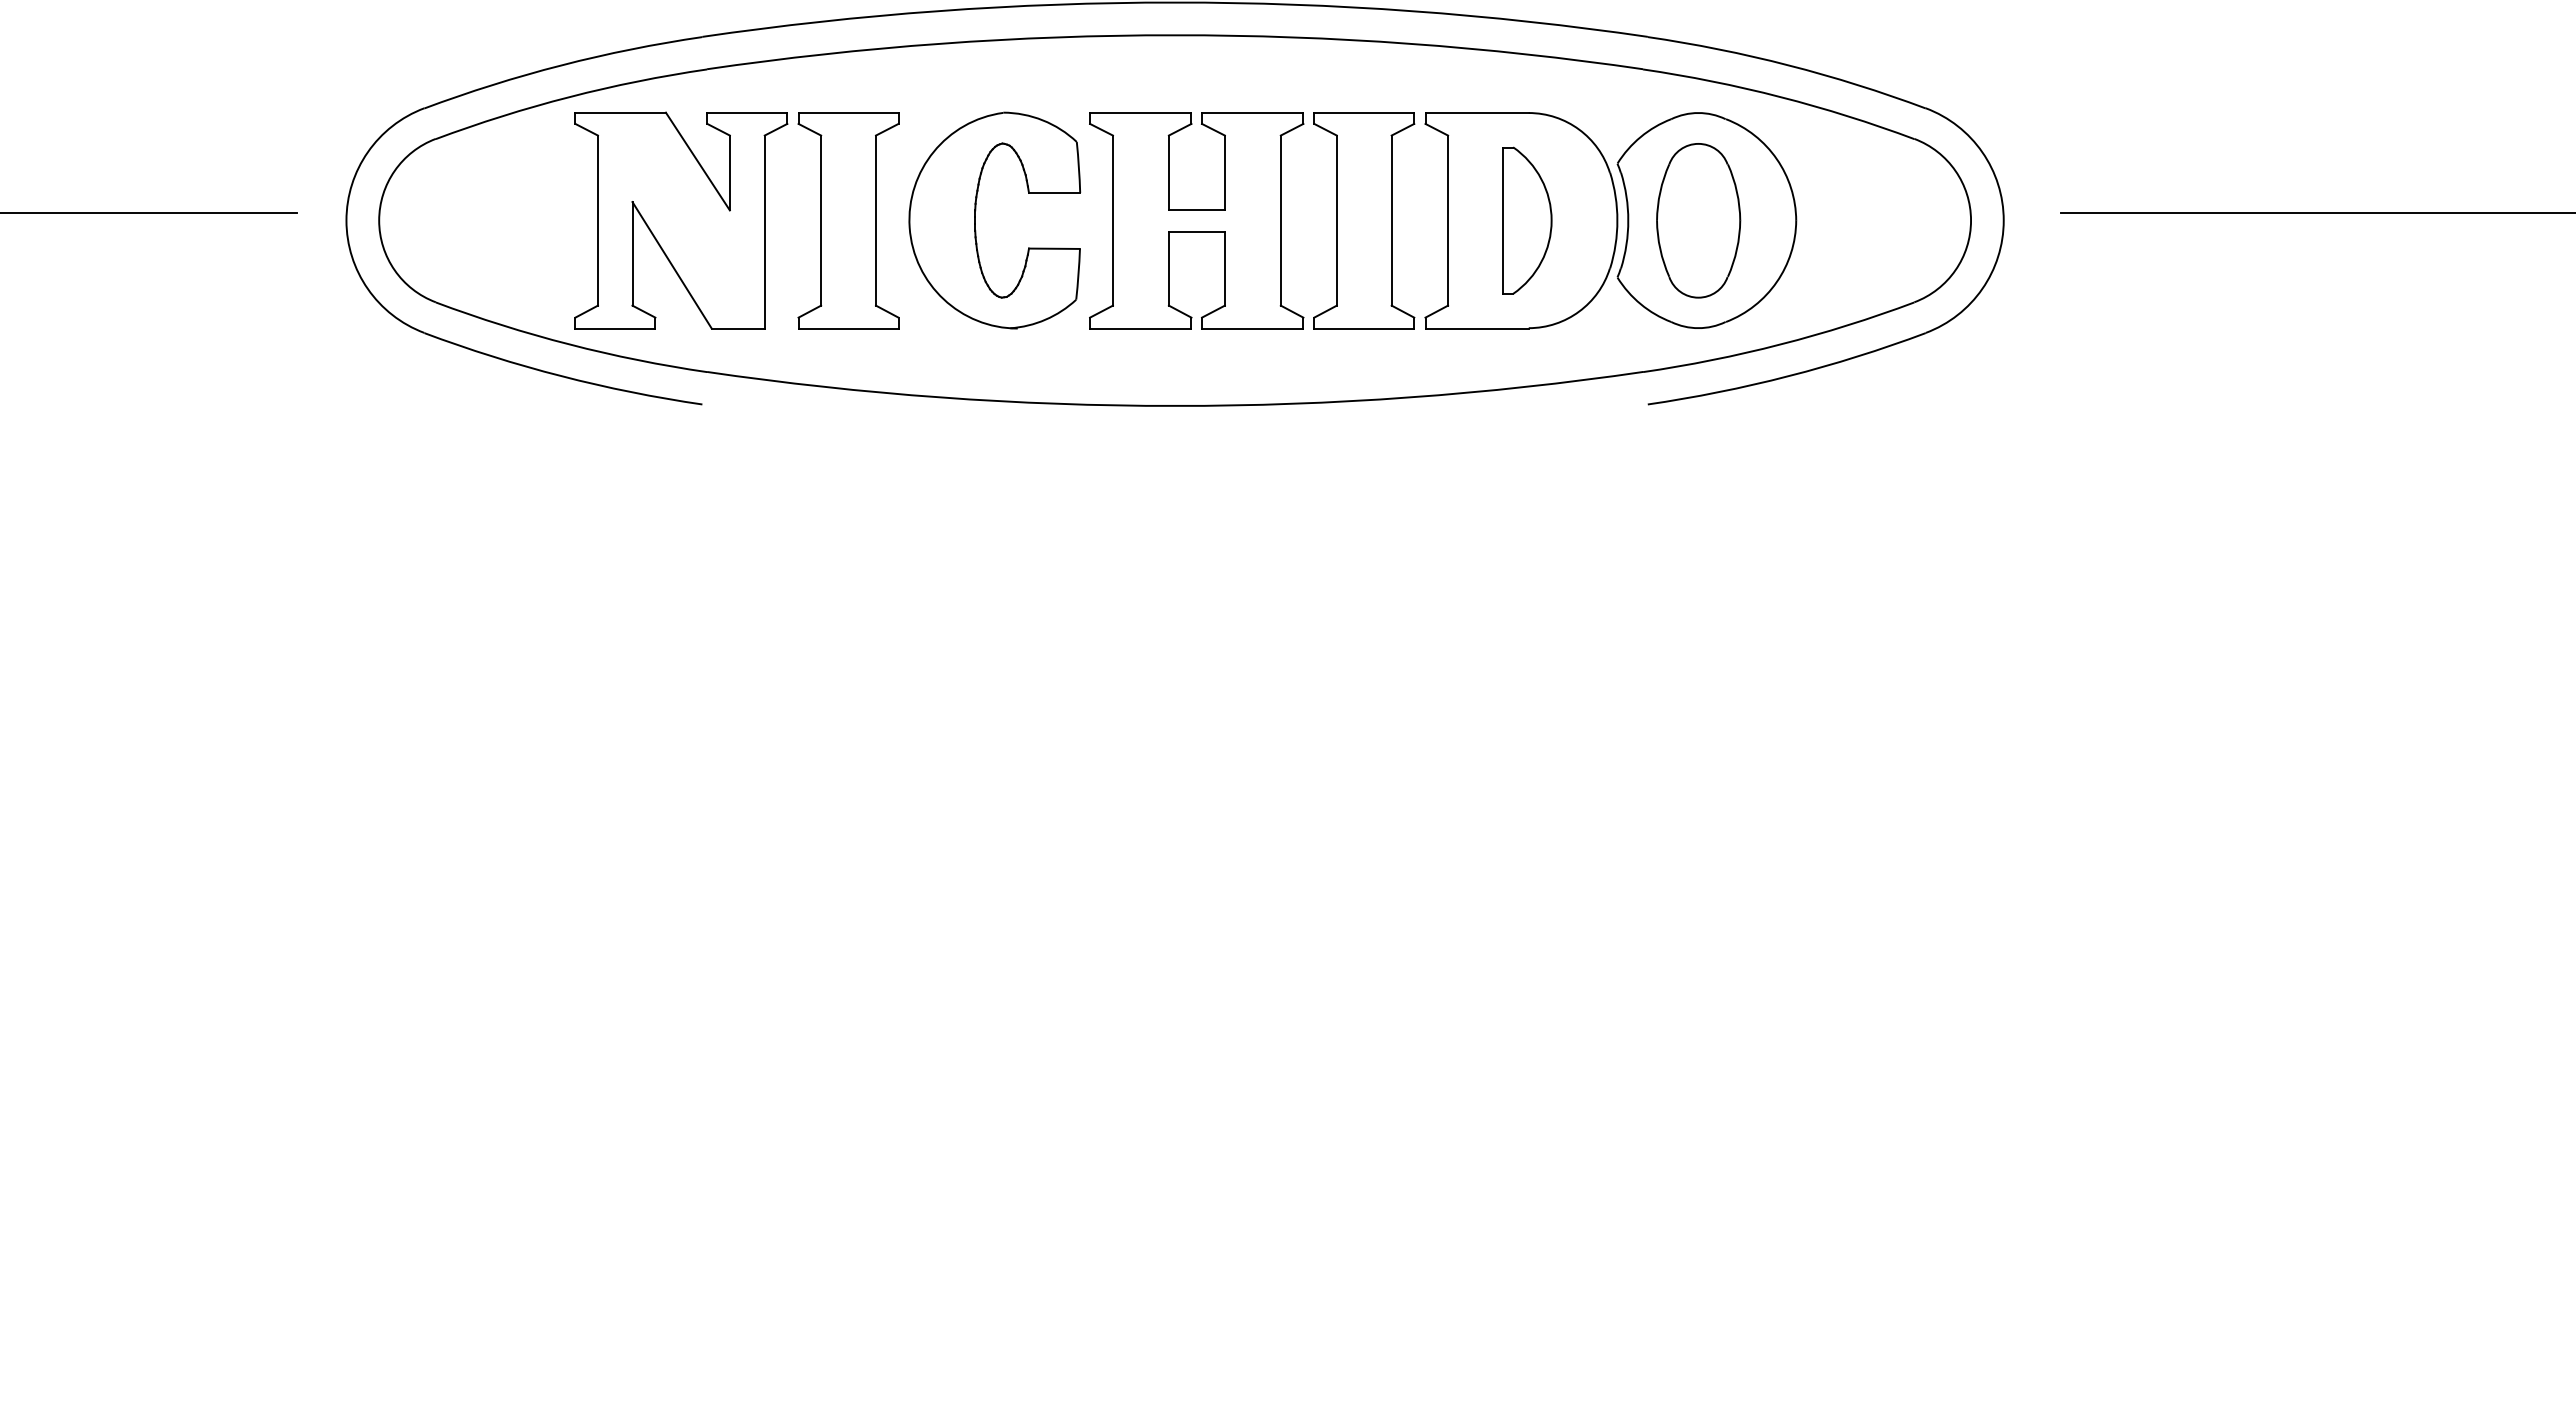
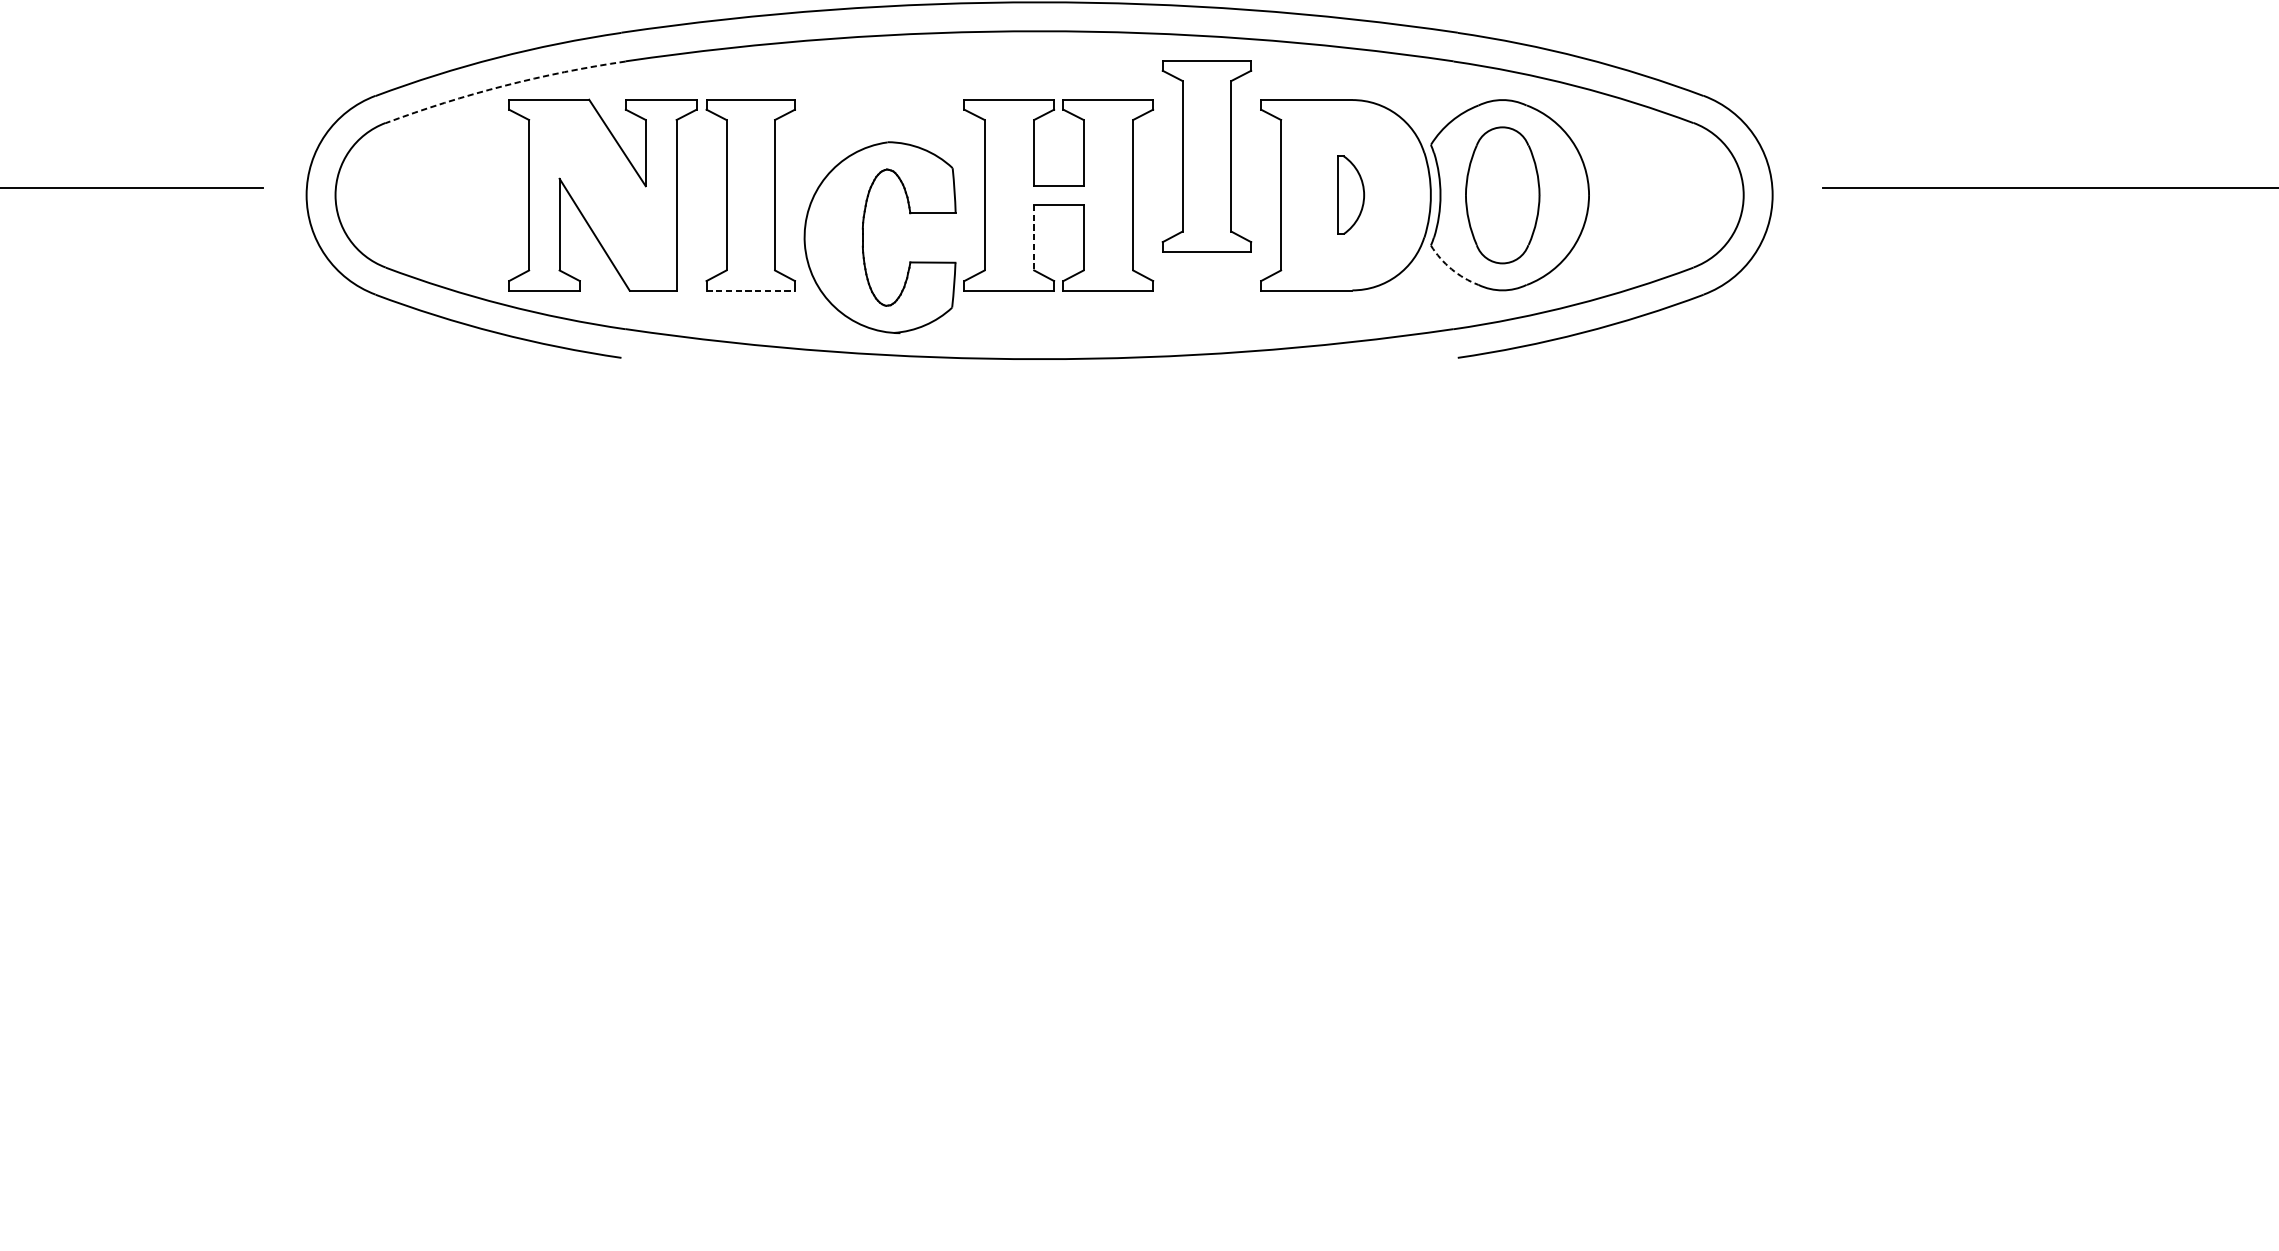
arc: (569, 97) -> (503, 86), solid -> dashed
part: (975, 220) -> (863, 237), moved
part: (1364, 220) -> (1207, 156), moved
part: (1527, 220) -> (1351, 195), size x0.6
line: (1168, 269) -> (1033, 238), solid -> dashed
arc: (1640, 304) -> (1451, 269), solid -> dashed
line: (848, 328) -> (750, 290), solid -> dashed

